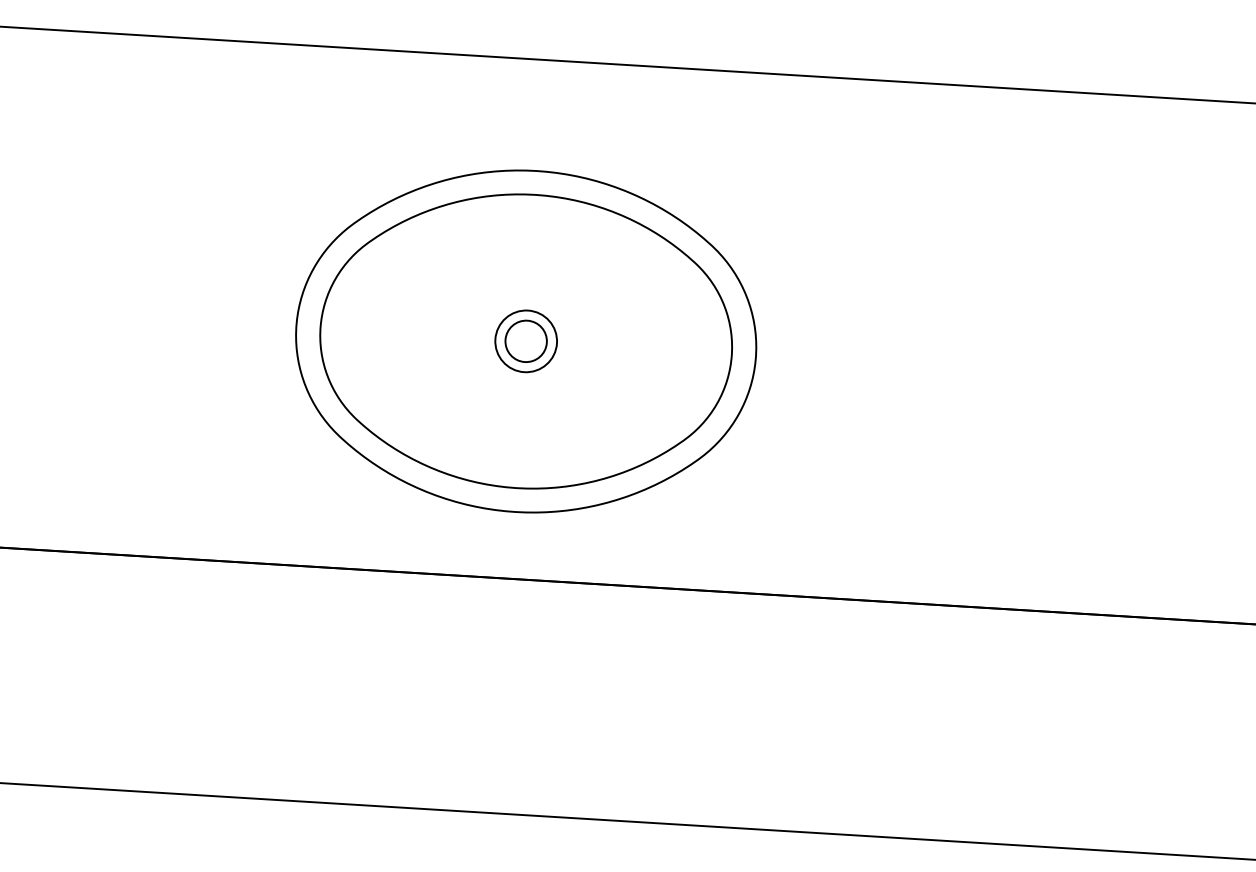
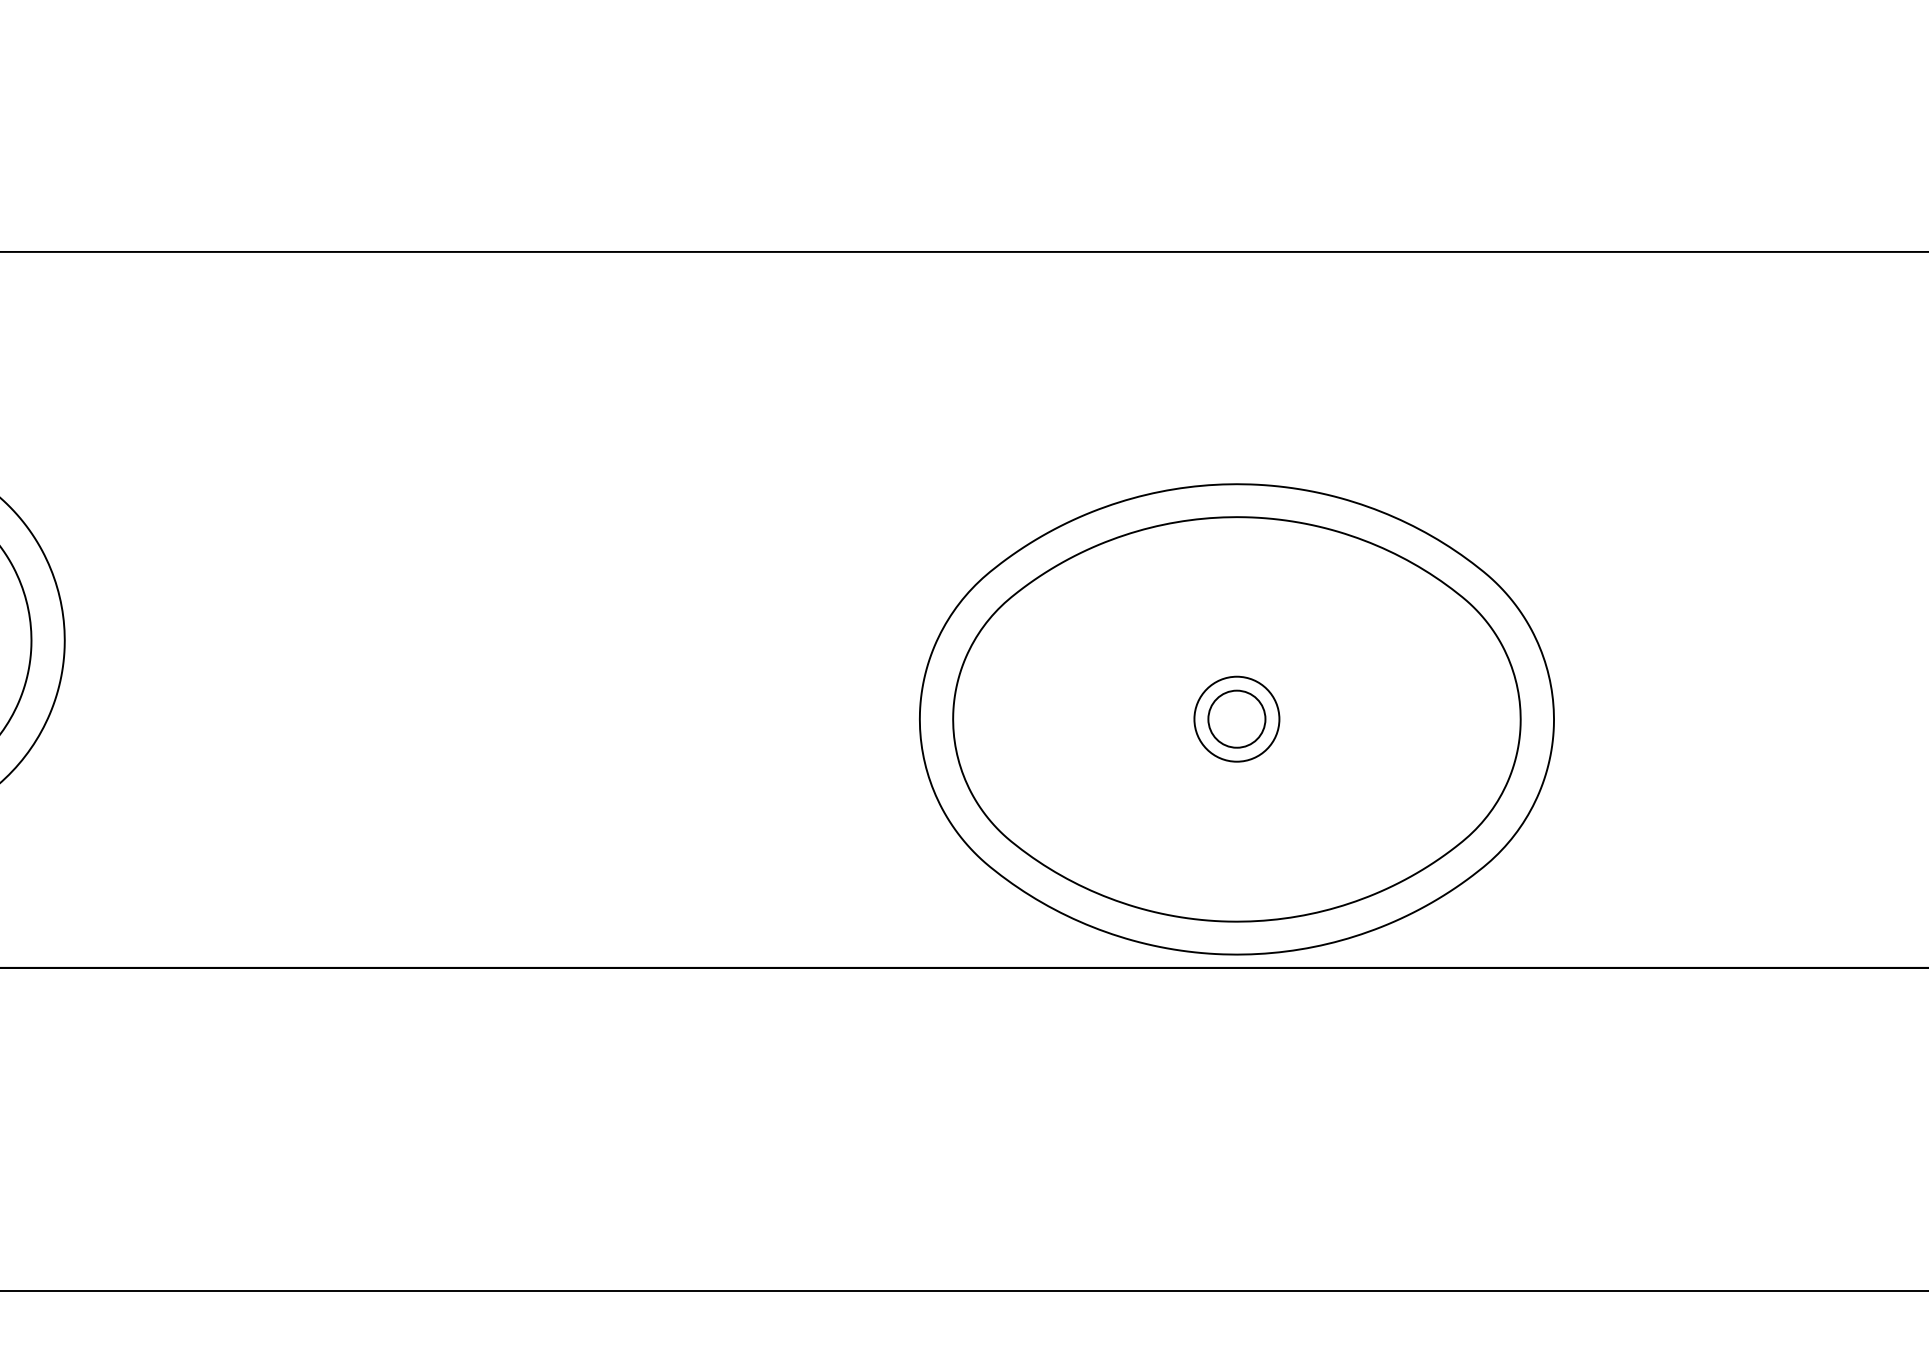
part: (525, 341) -> (1236, 719), moved

